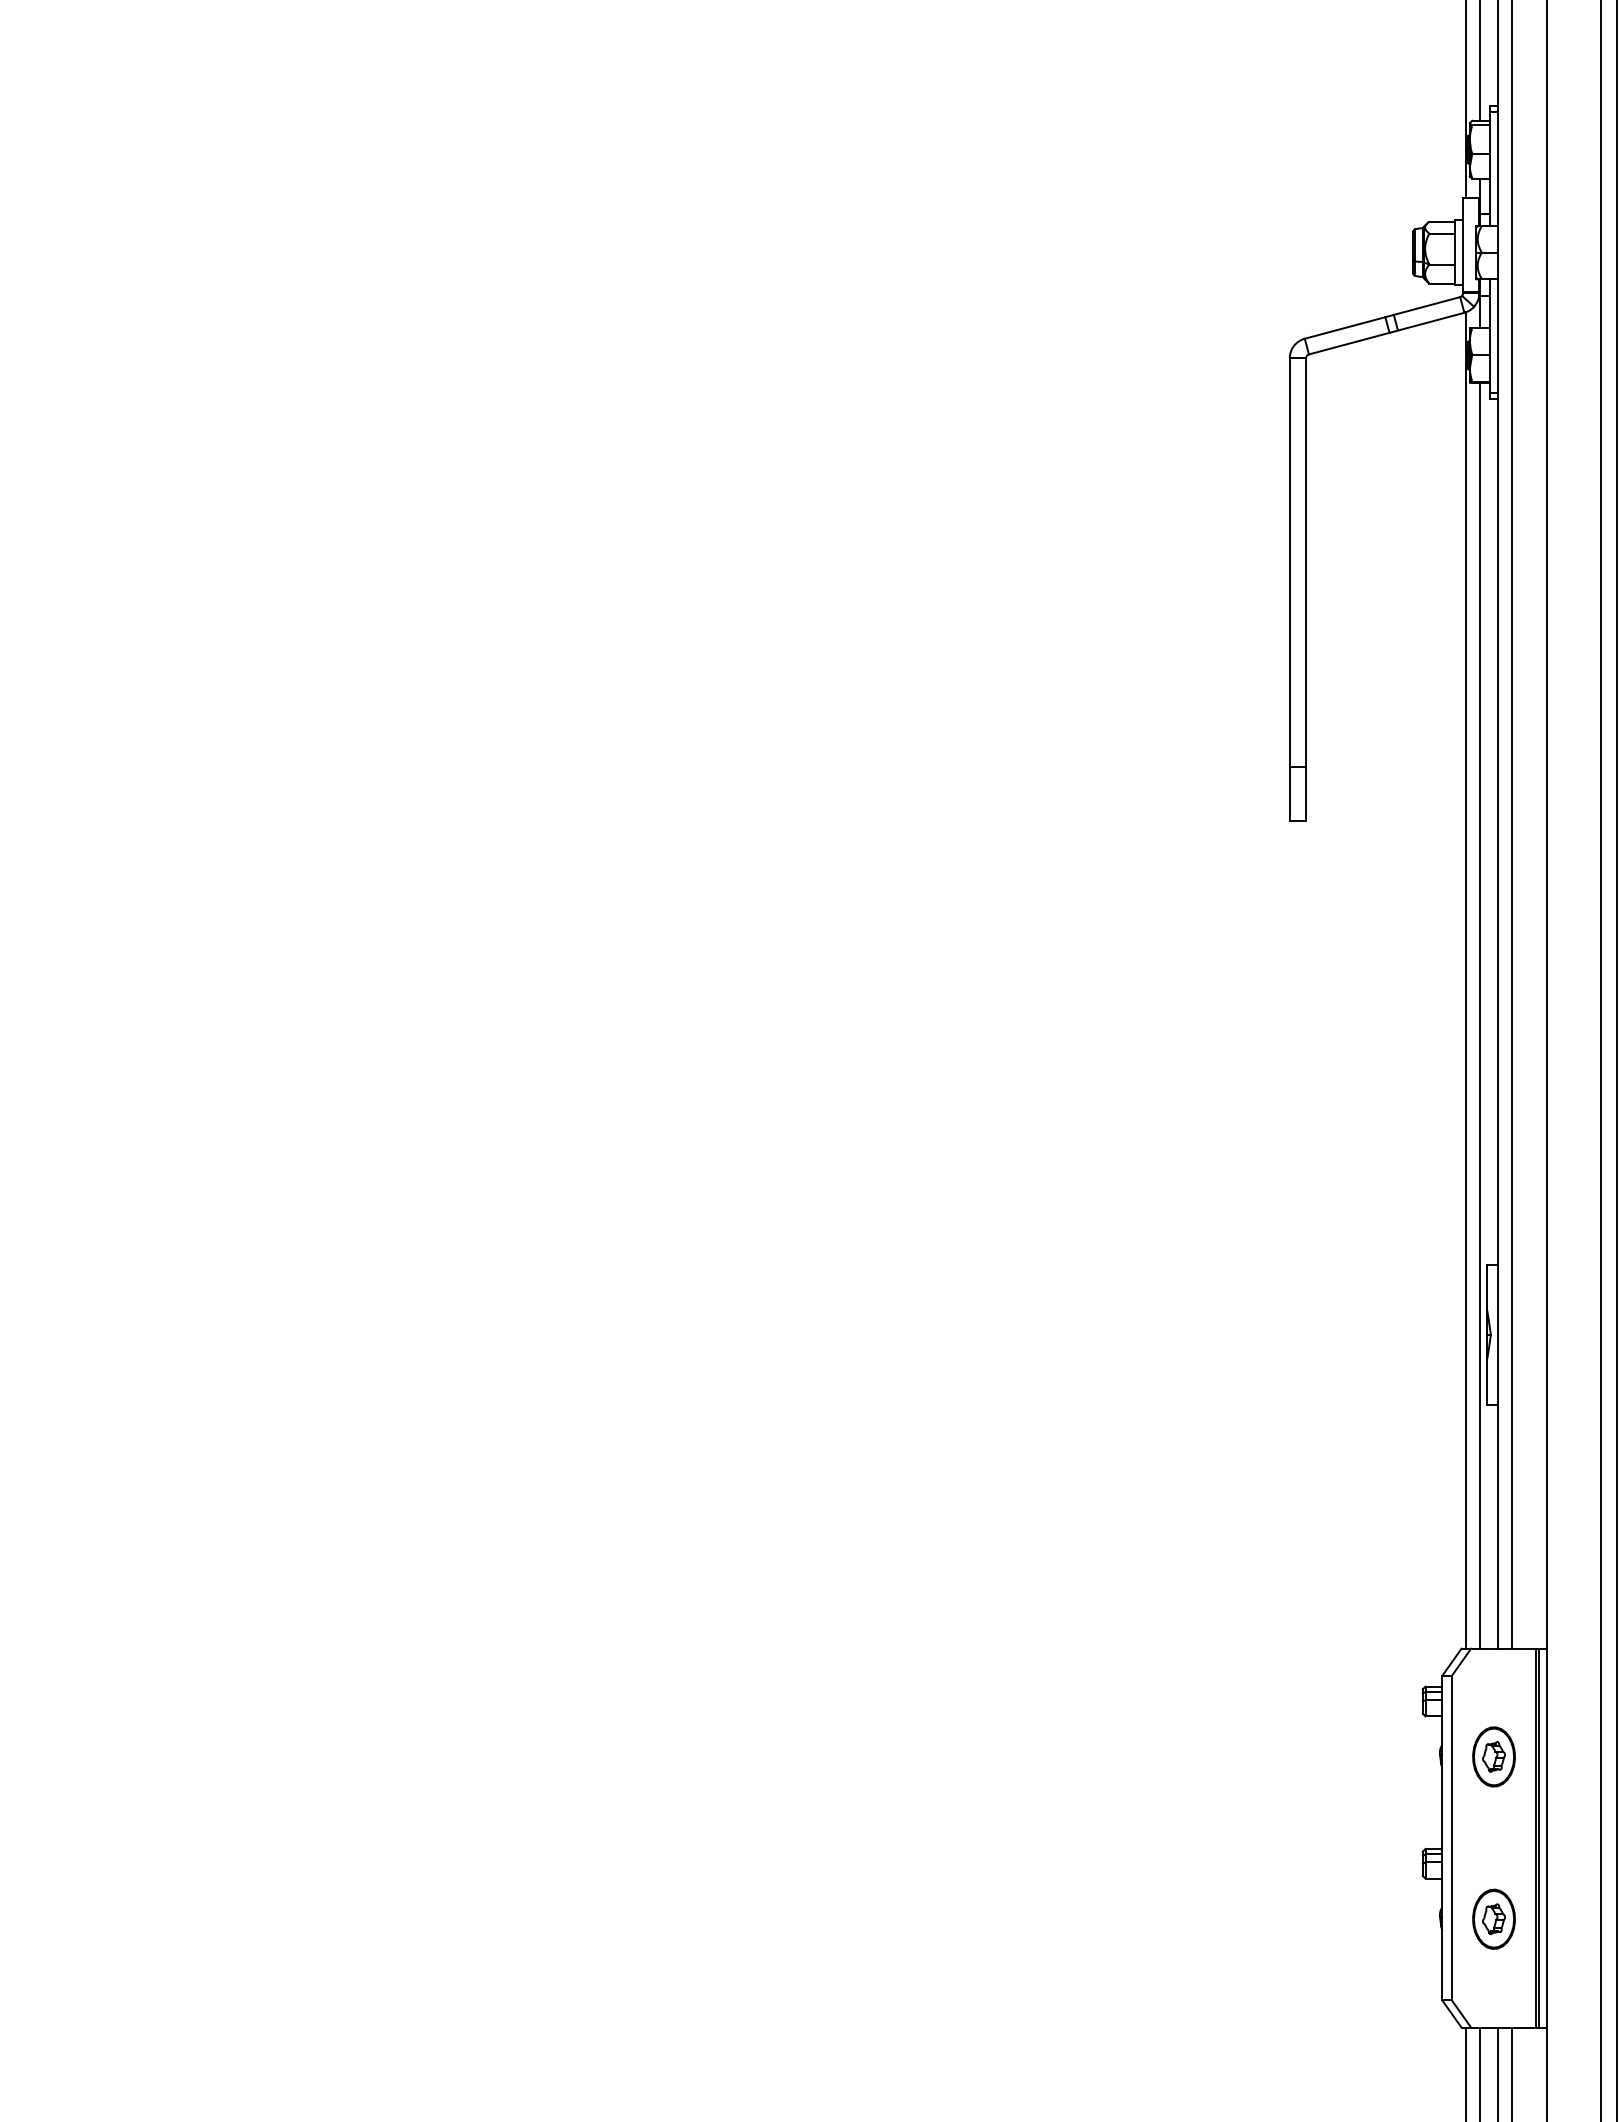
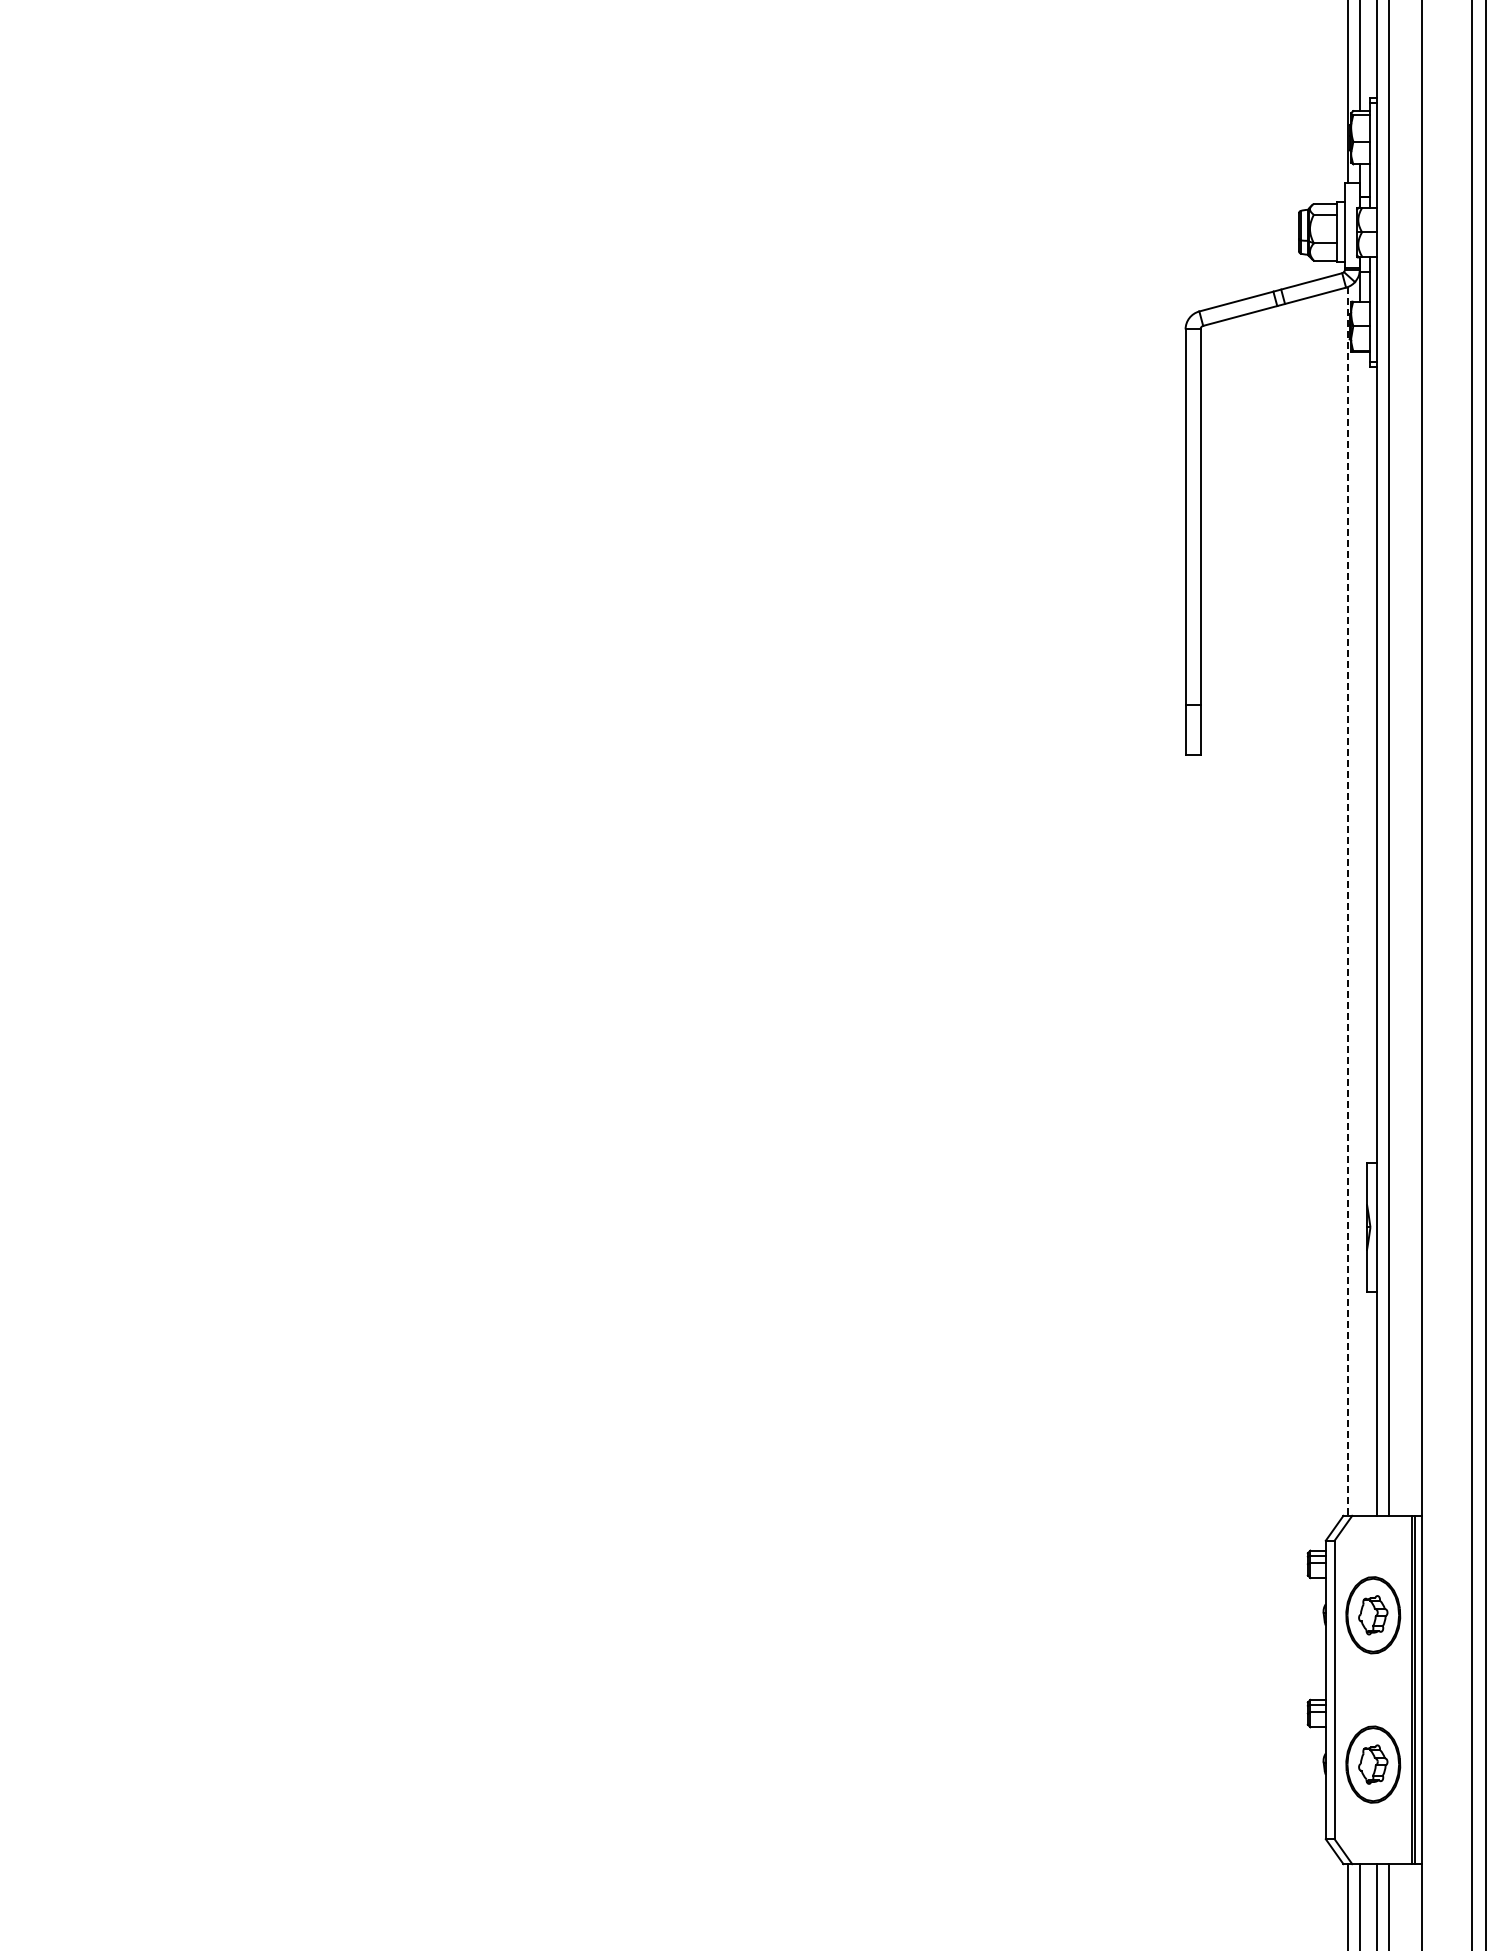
line: (1465, 980) -> (1347, 901), solid -> dashed
line: (1480, 1015) -> (1360, 933), removed
part: (1494, 1757) -> (1373, 1615), size x1.4
part: (1494, 1919) -> (1373, 1764), size x1.4

